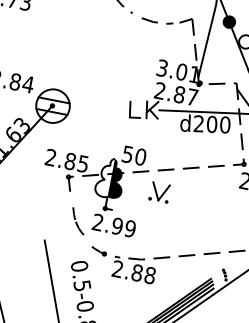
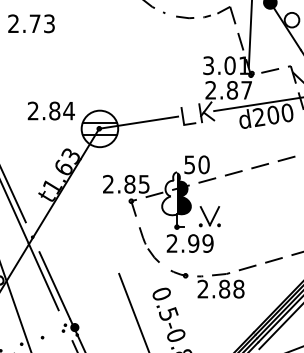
line: (89, 107) -> (138, 122), added
part: (159, 192) -> (209, 216), moved
part: (77, 219) -> (149, 244), size x1.43

